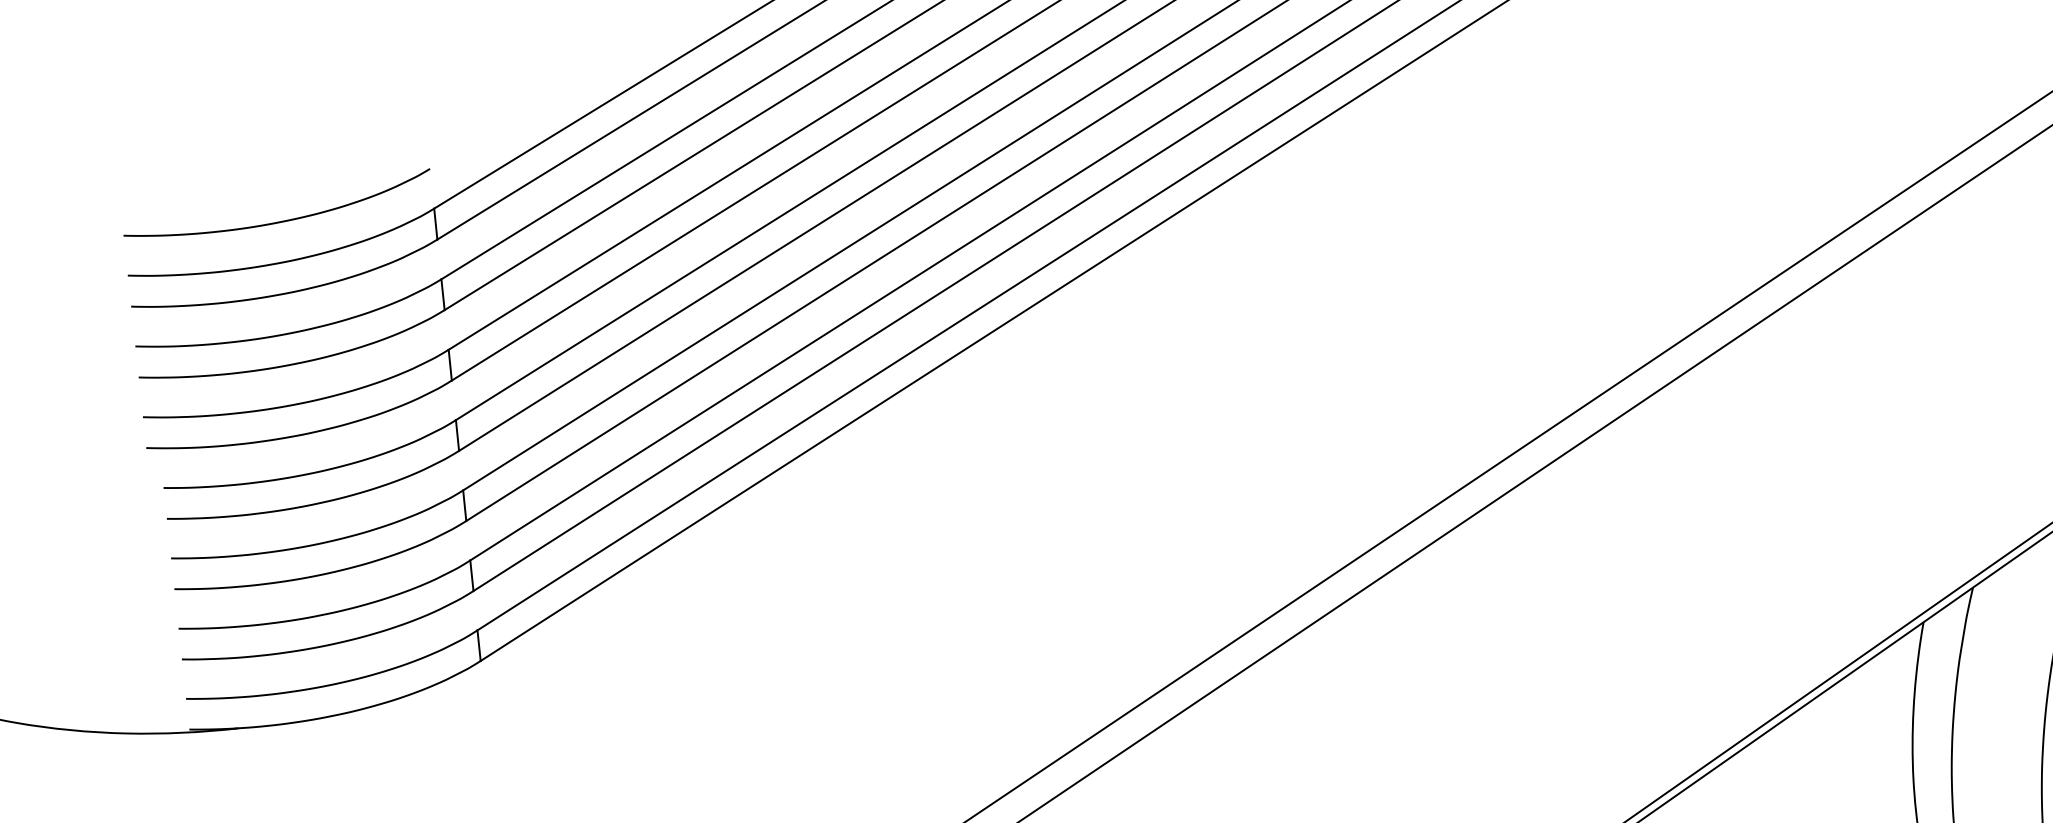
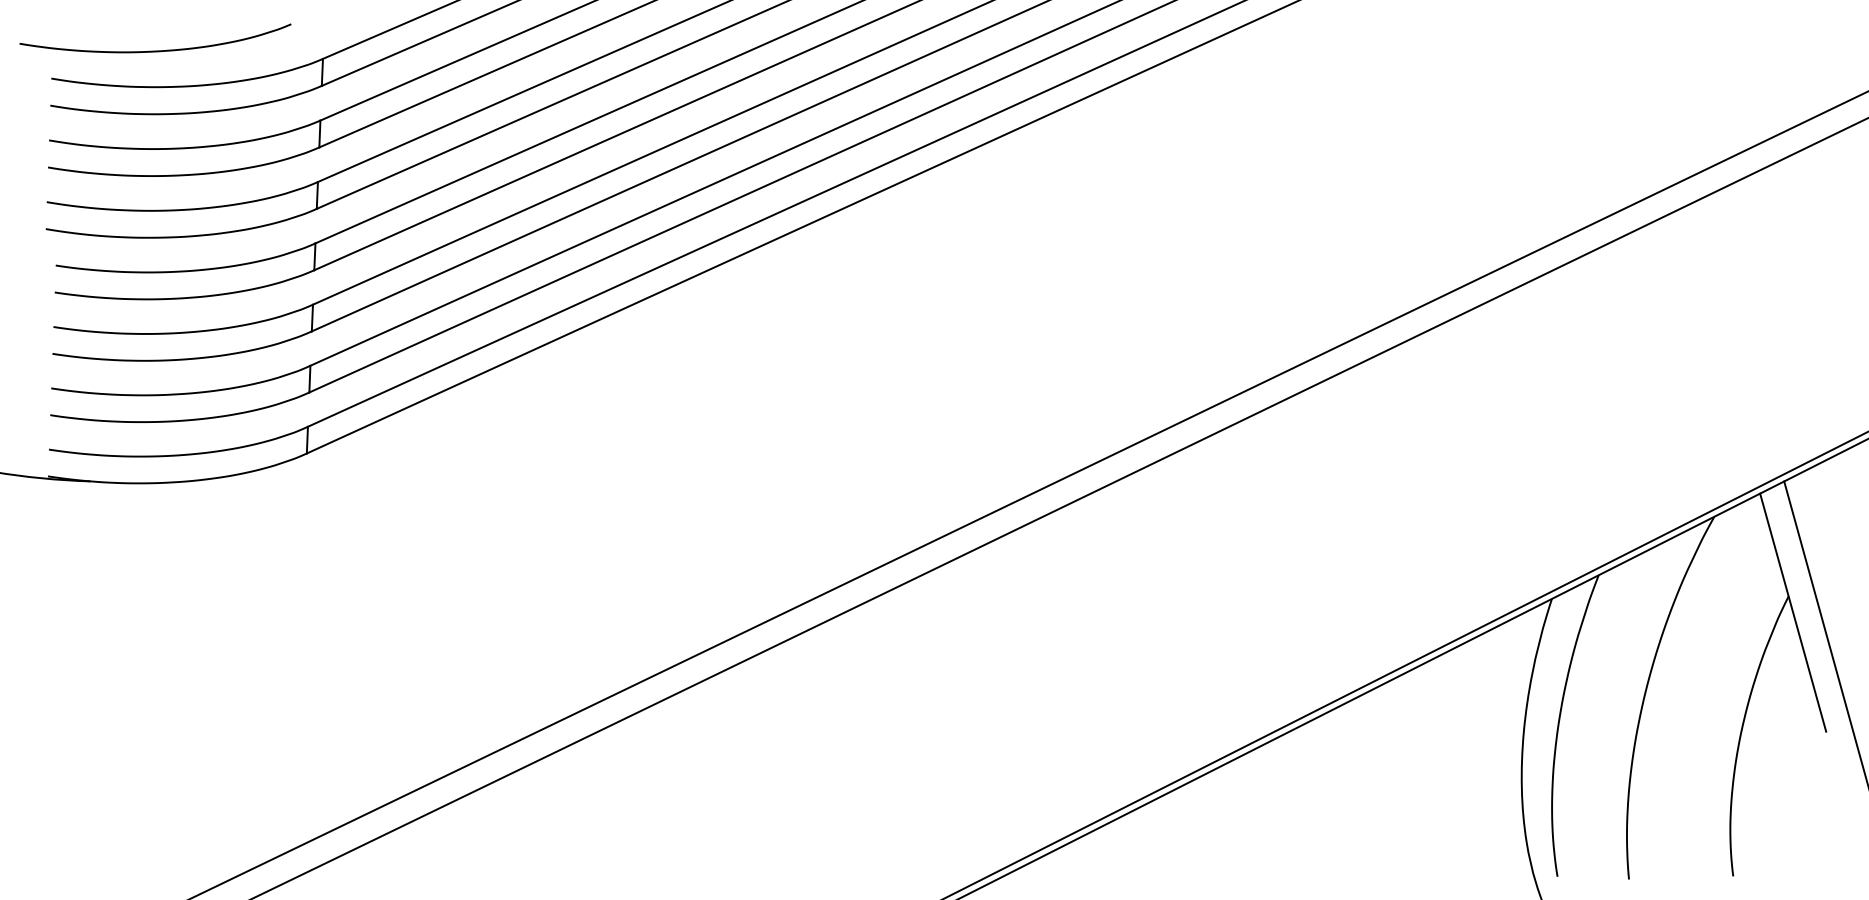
curve: (279, 221) -> (155, 50), moved

